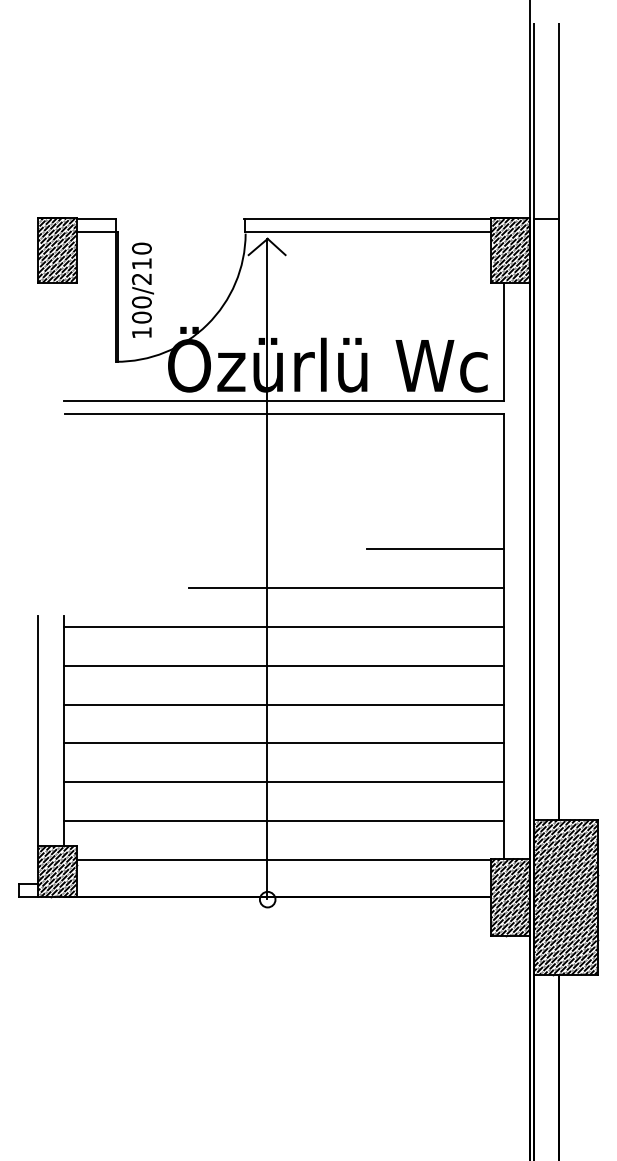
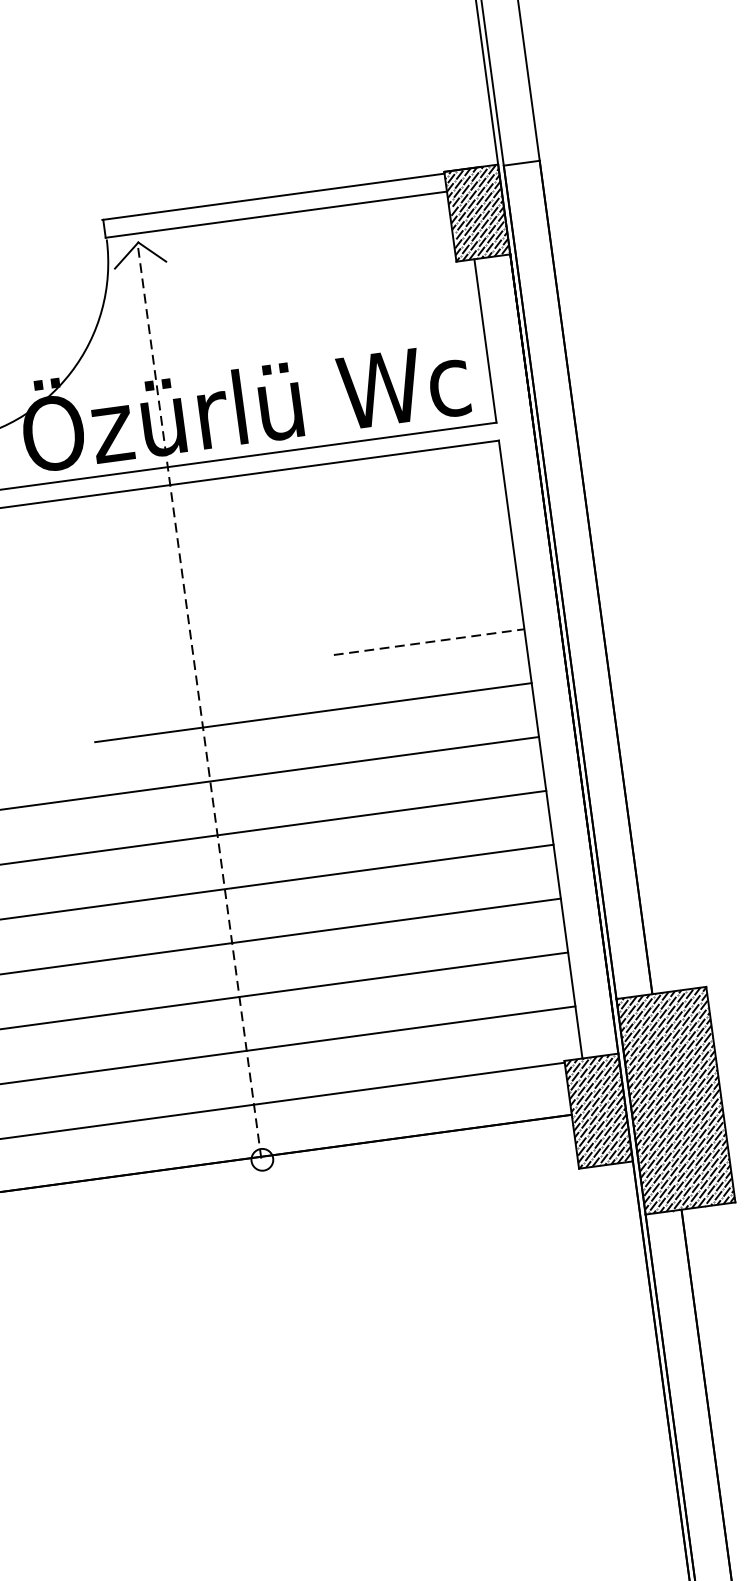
line: (435, 549) -> (429, 642), solid -> dashed
line: (267, 568) -> (199, 700), solid -> dashed

